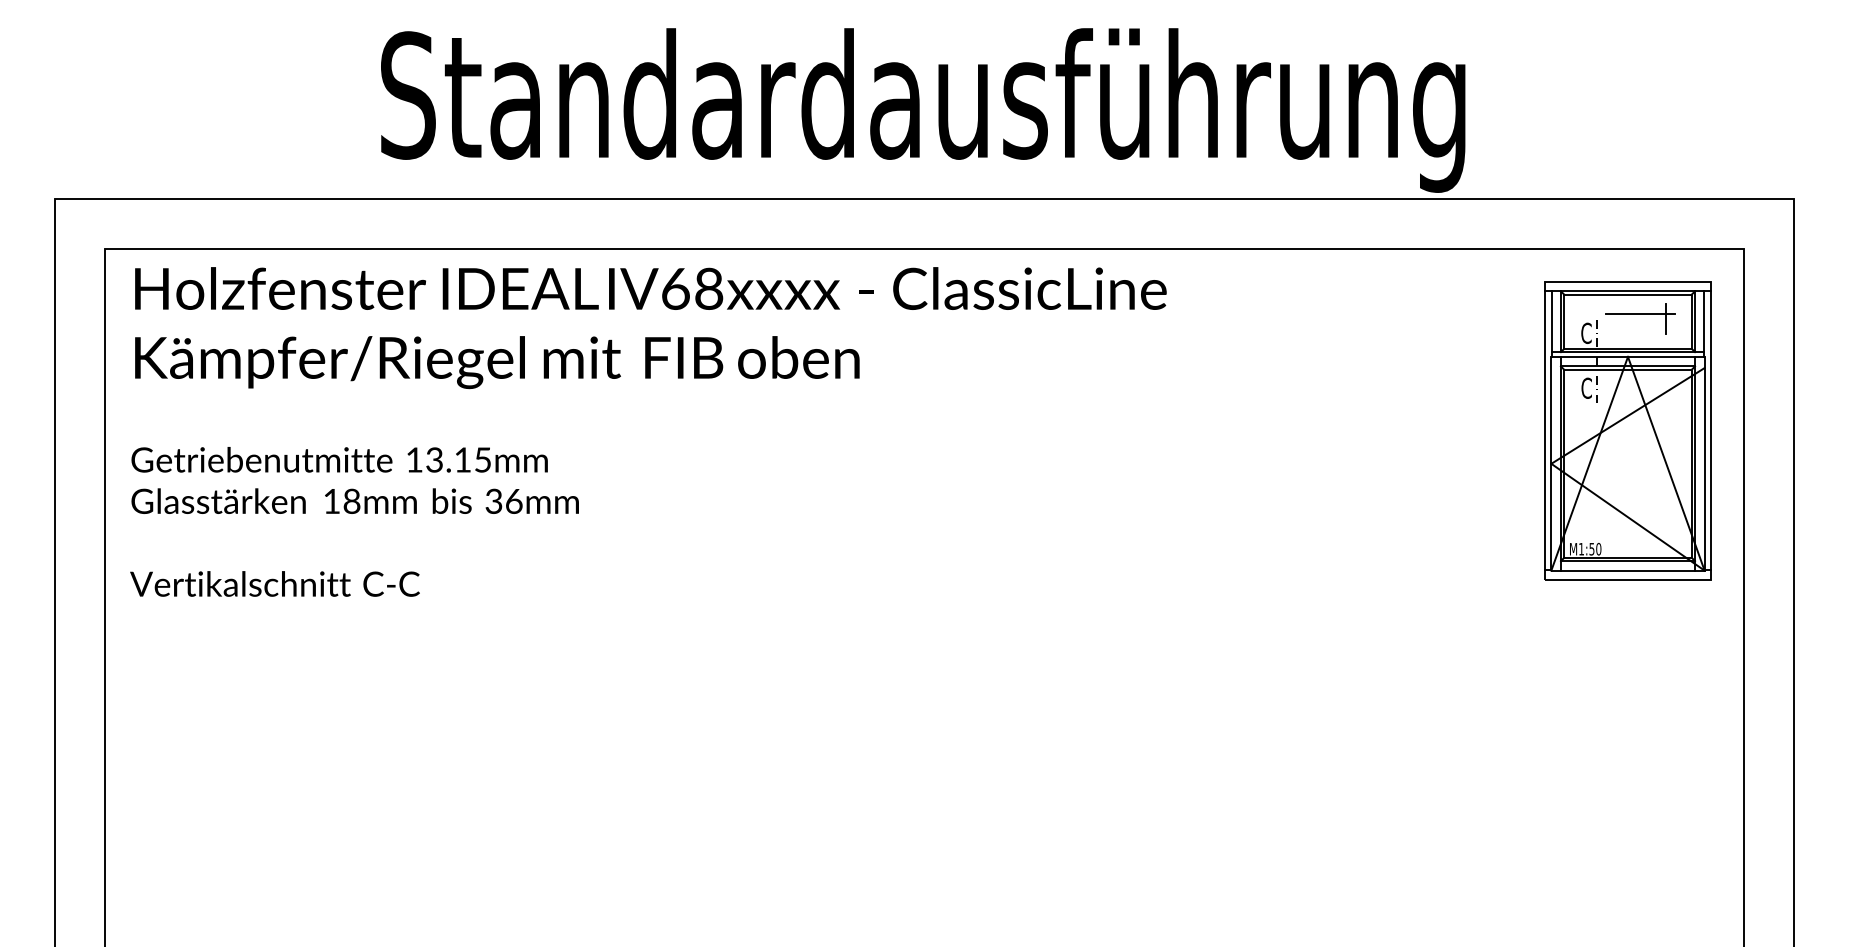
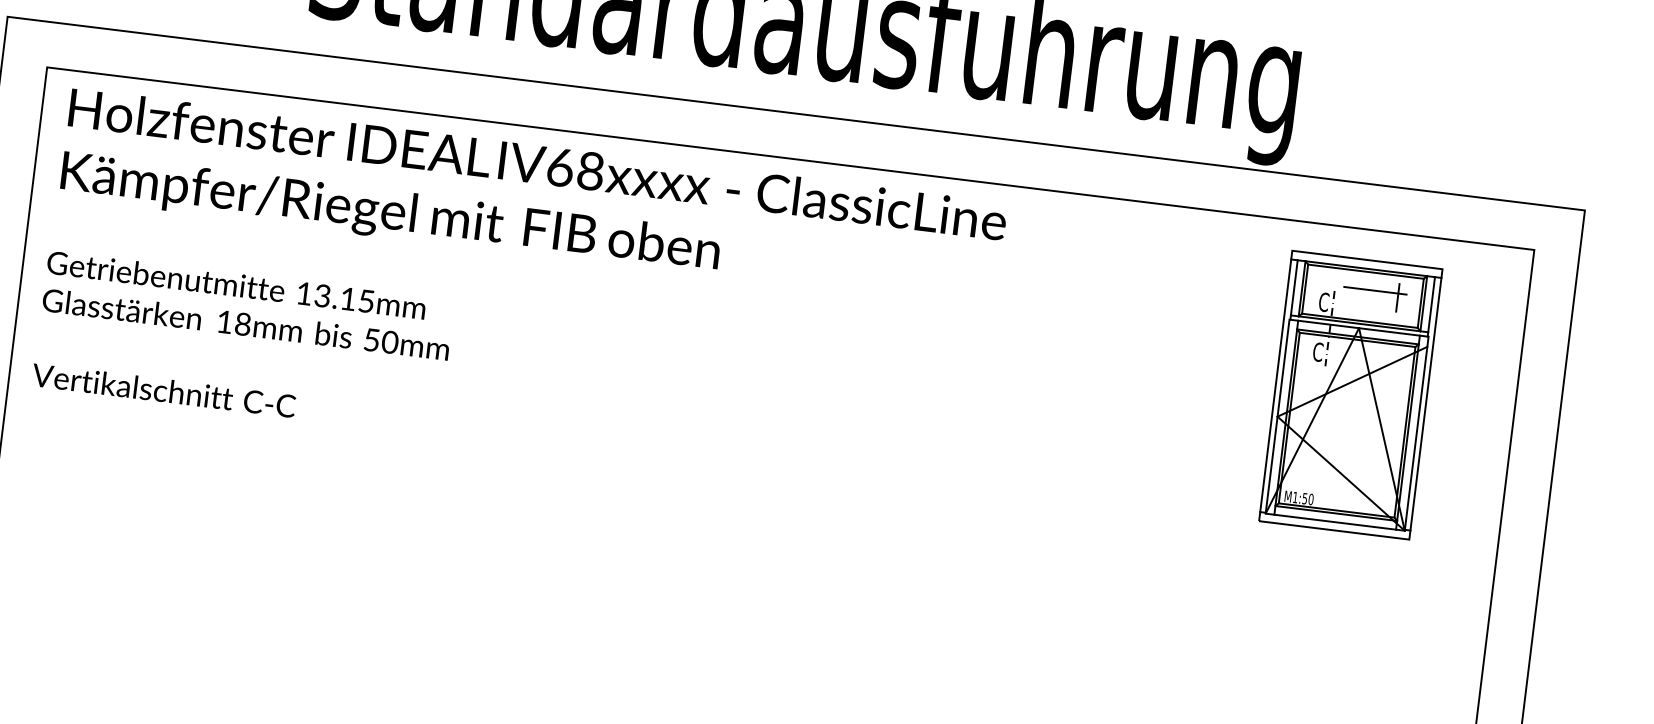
part: (1627, 430) -> (1350, 394), moved
text: (504, 500) -> (381, 340), 36mm -> 50mm

